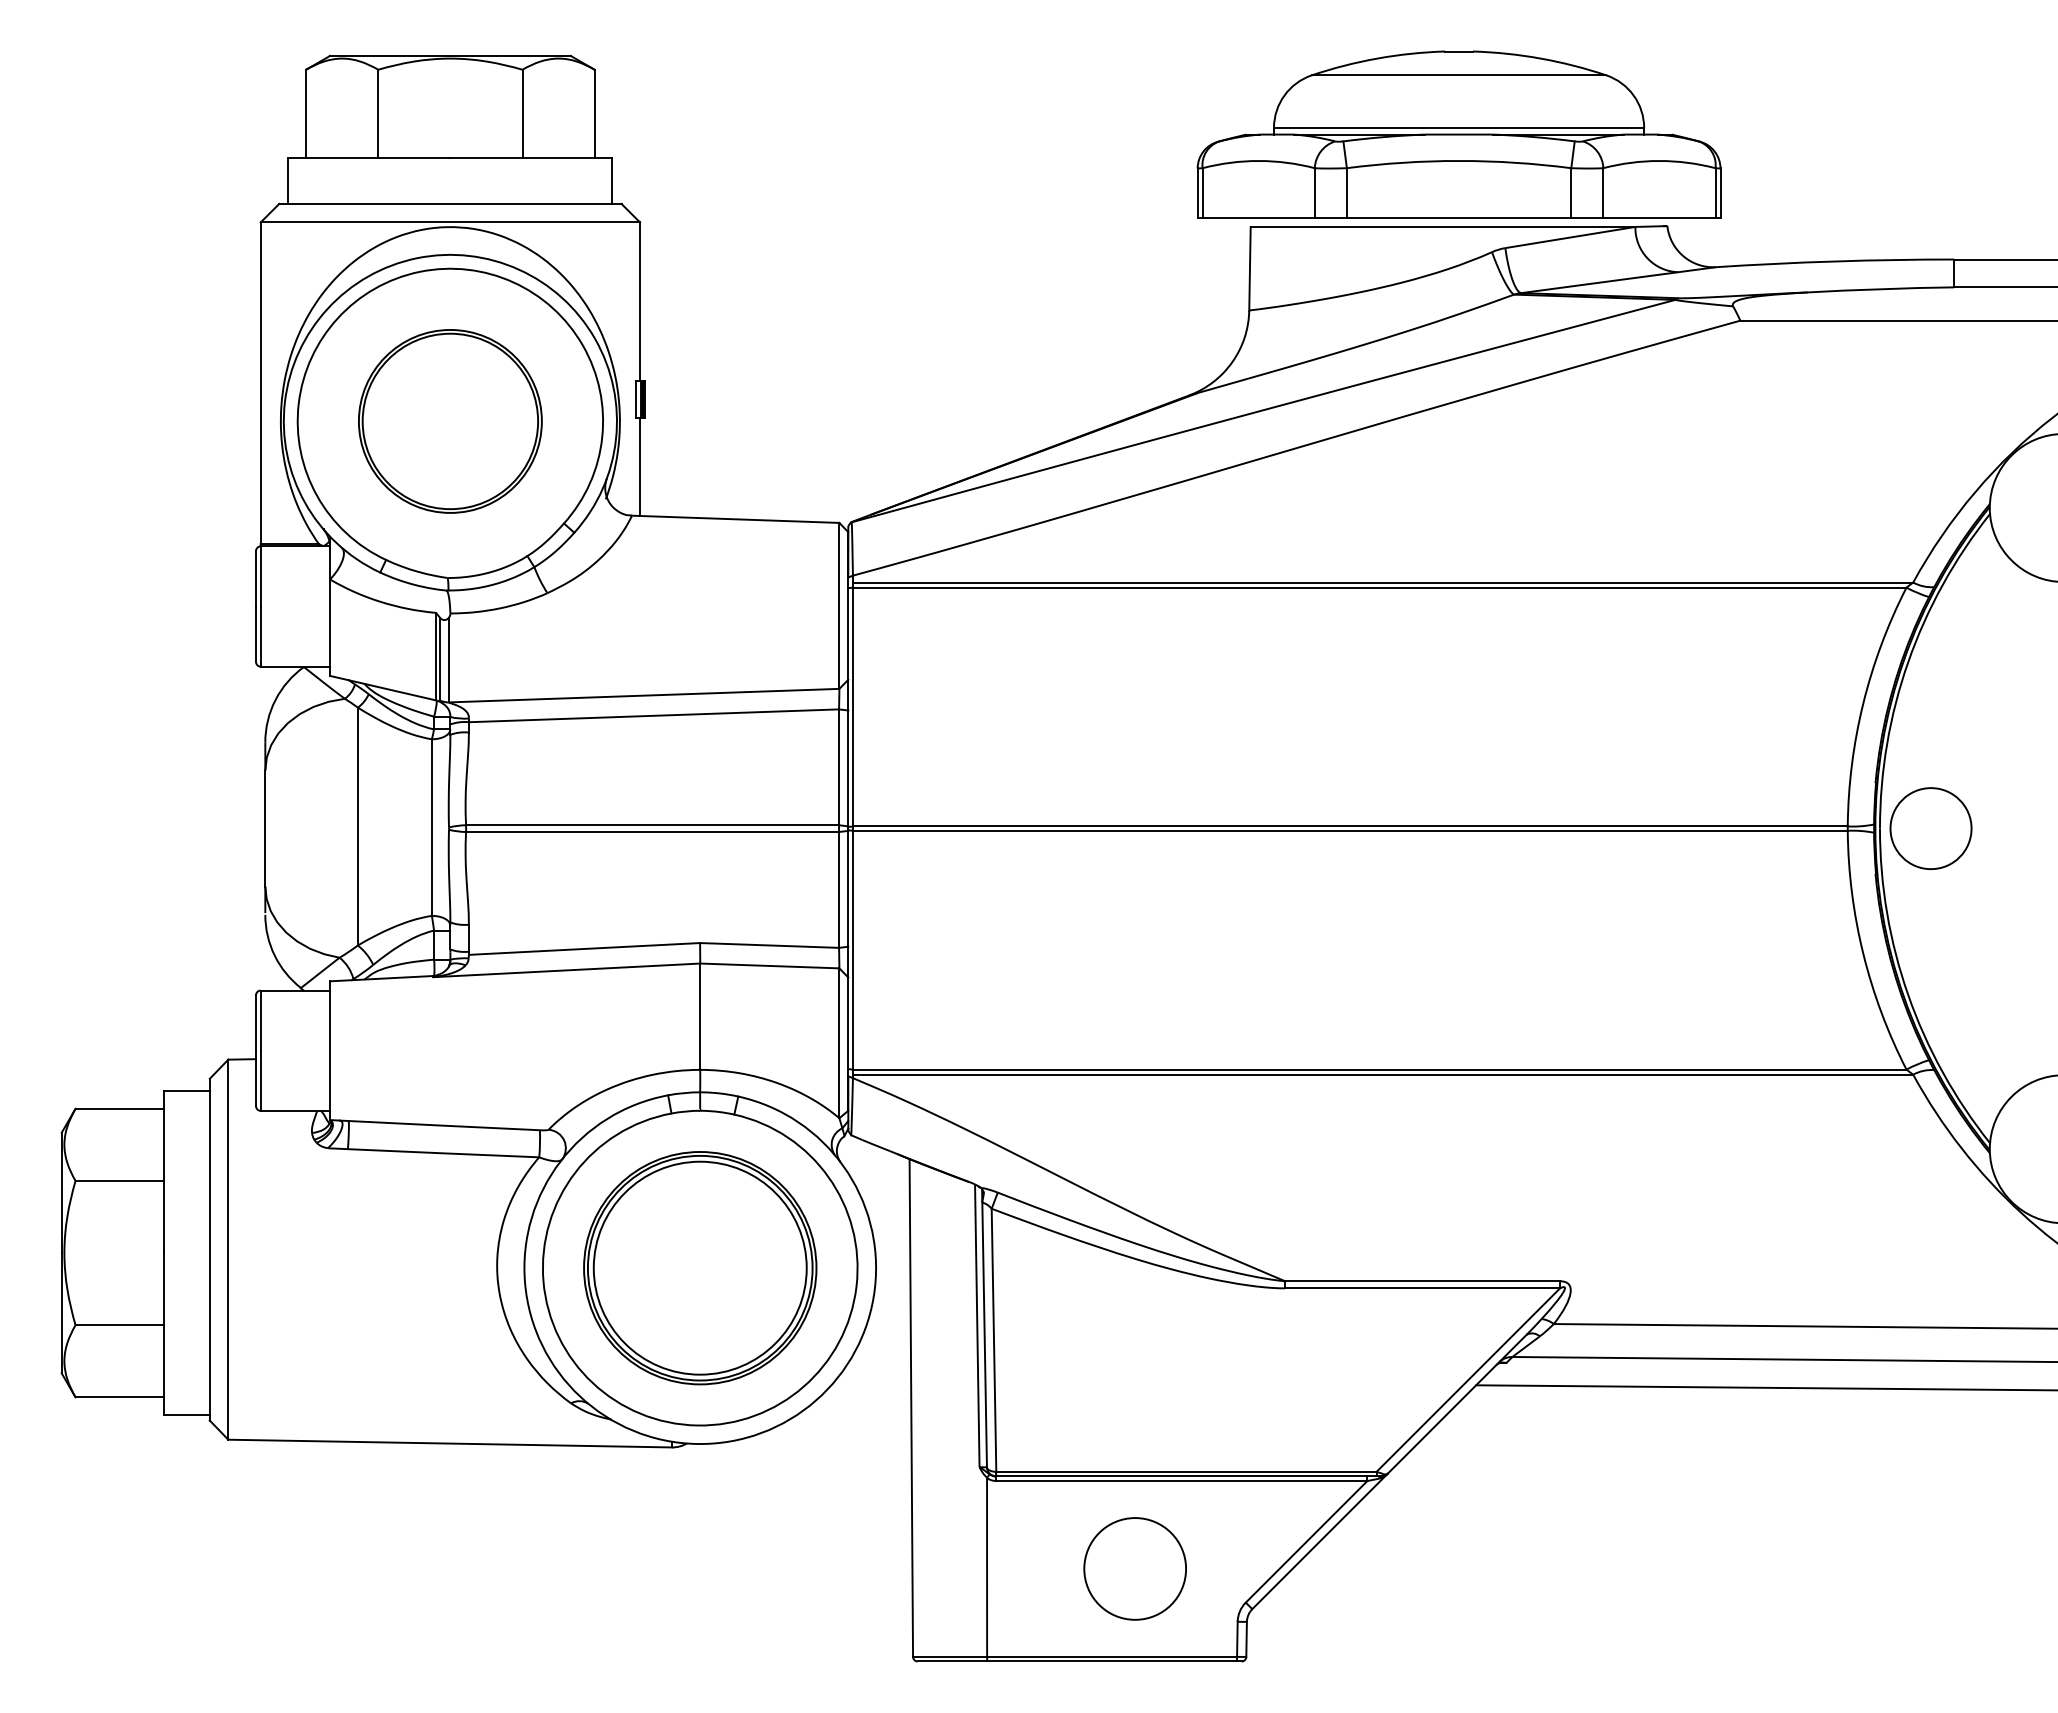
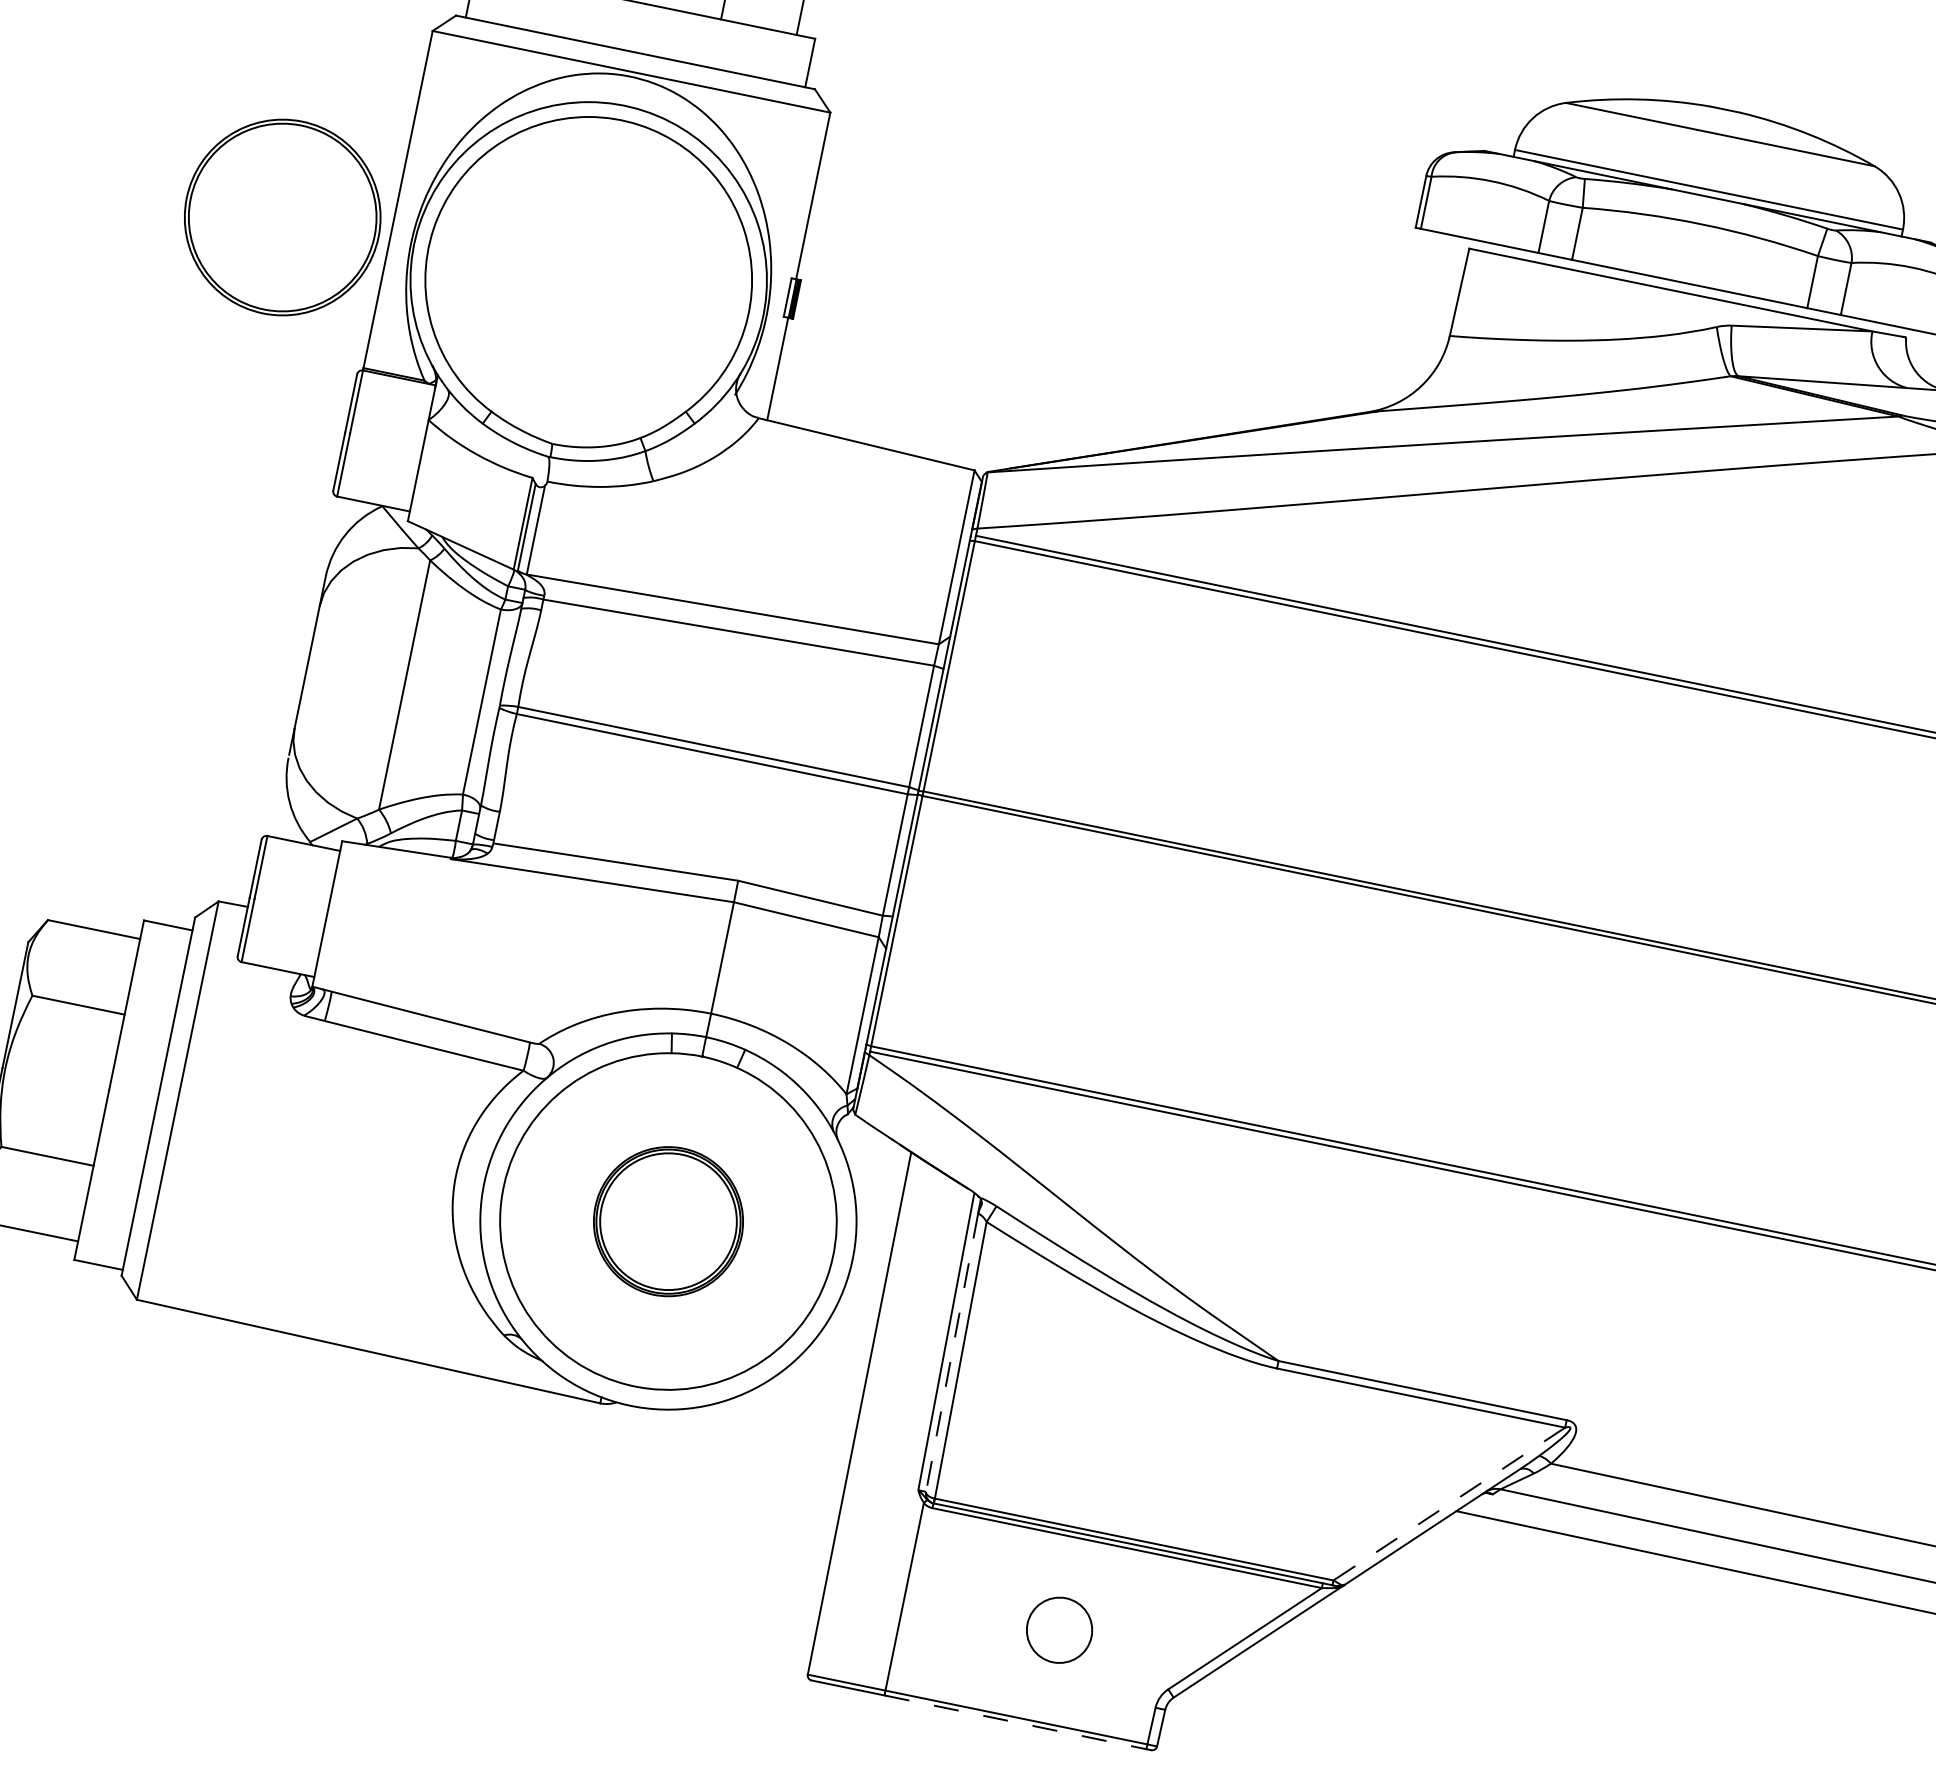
part: (450, 421) -> (282, 217), moved
part: (700, 1268) -> (668, 1221), size x0.6
line: (984, 1335) -> (951, 1353), solid -> dashed
line: (1468, 1380) -> (1449, 1504), solid -> dashed
circle: (1135, 1568) -> (1059, 1629), size x0.6
line: (1112, 1661) -> (1015, 1722), solid -> dashed

